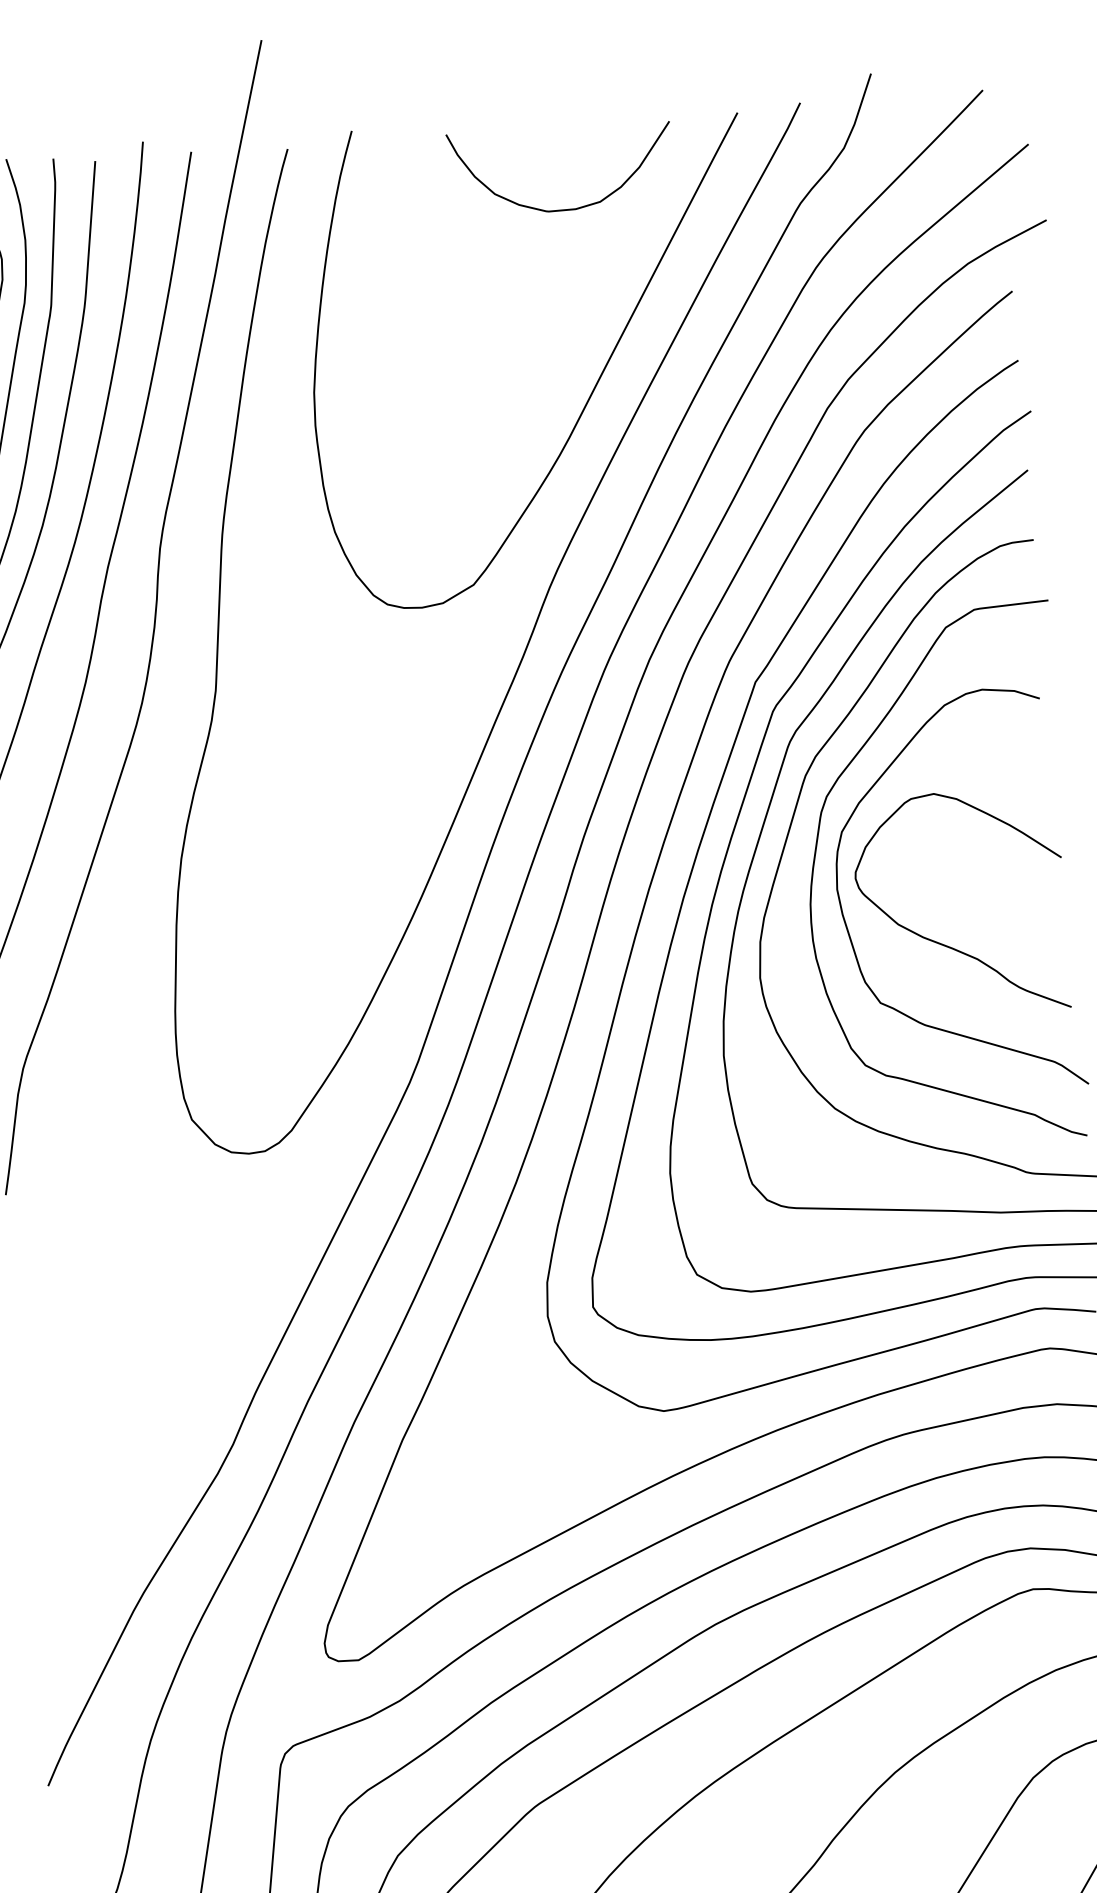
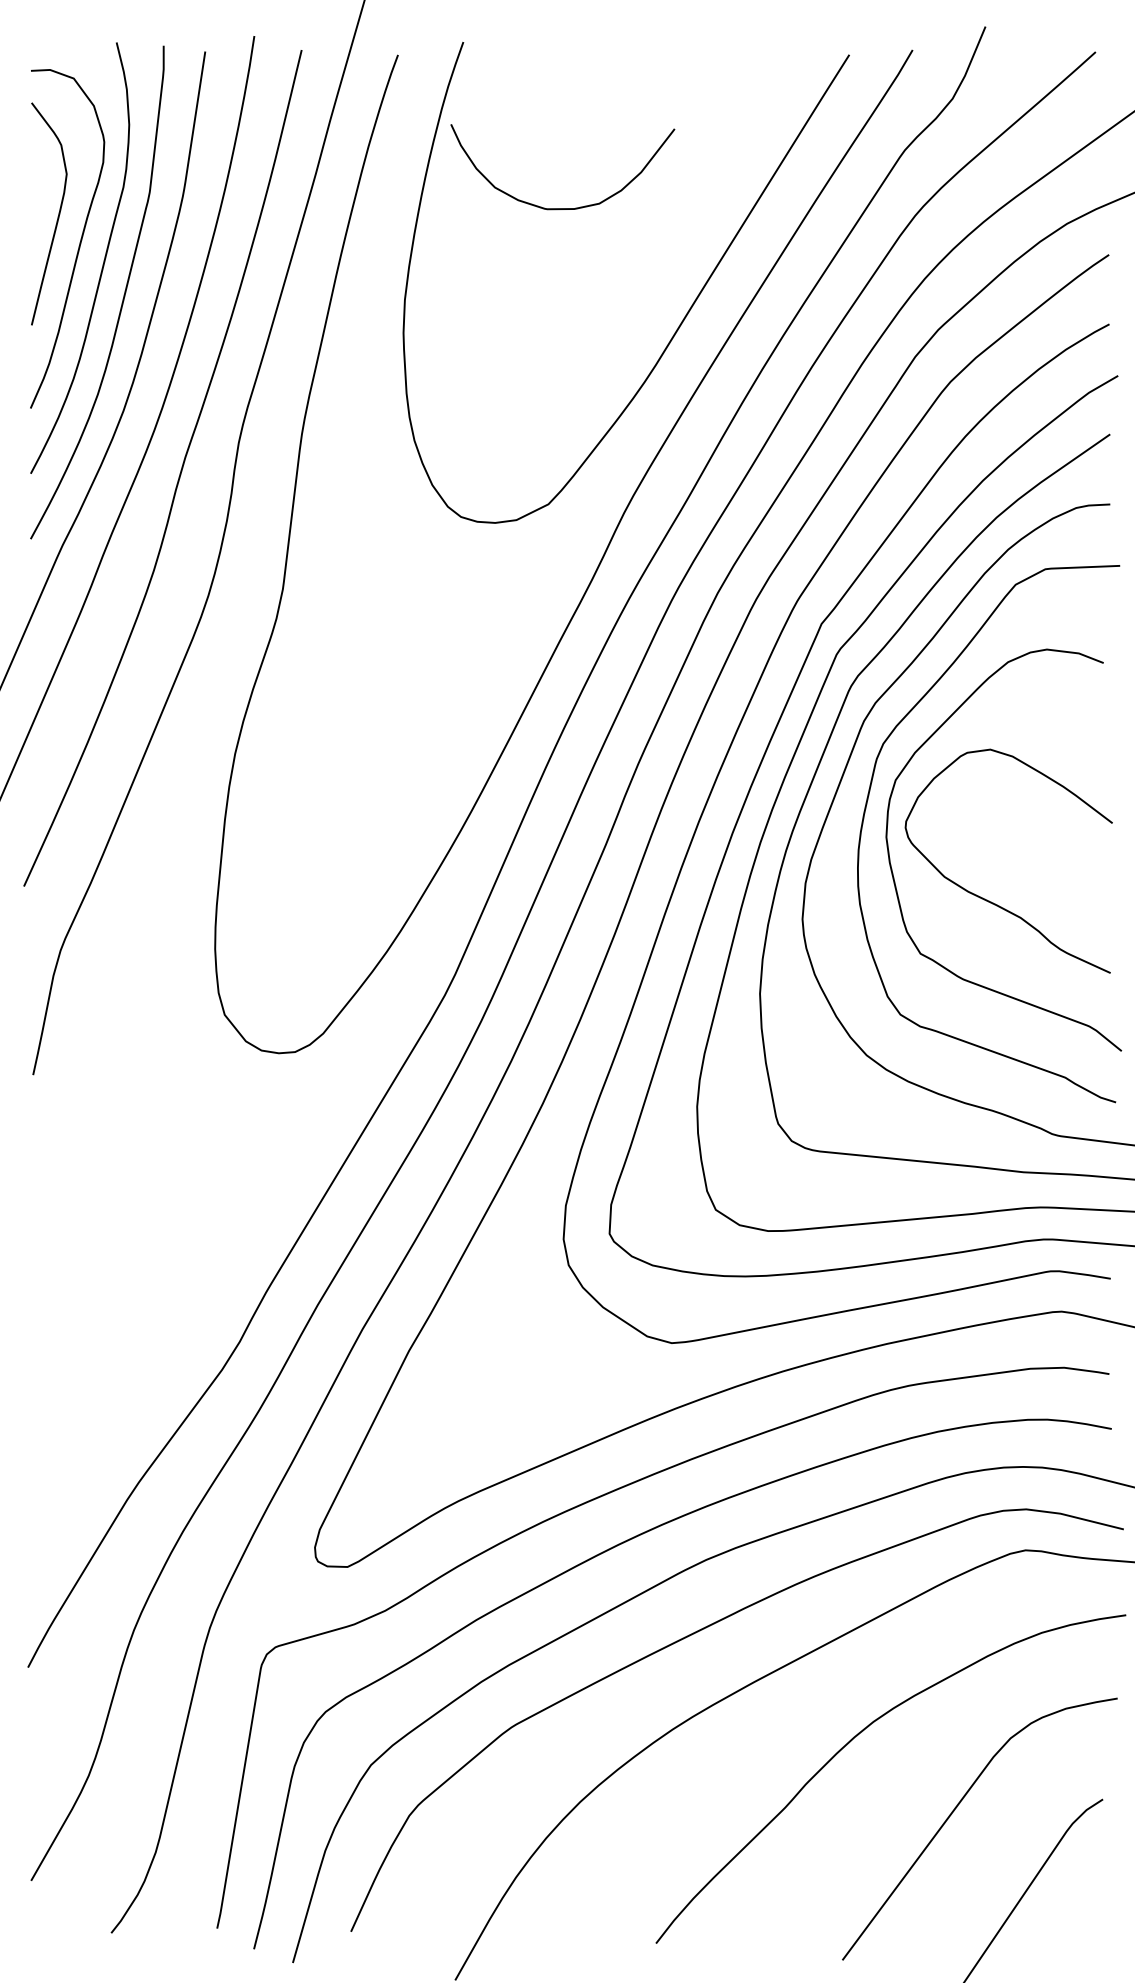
curve: (563, 209) -> (562, 208), moved

